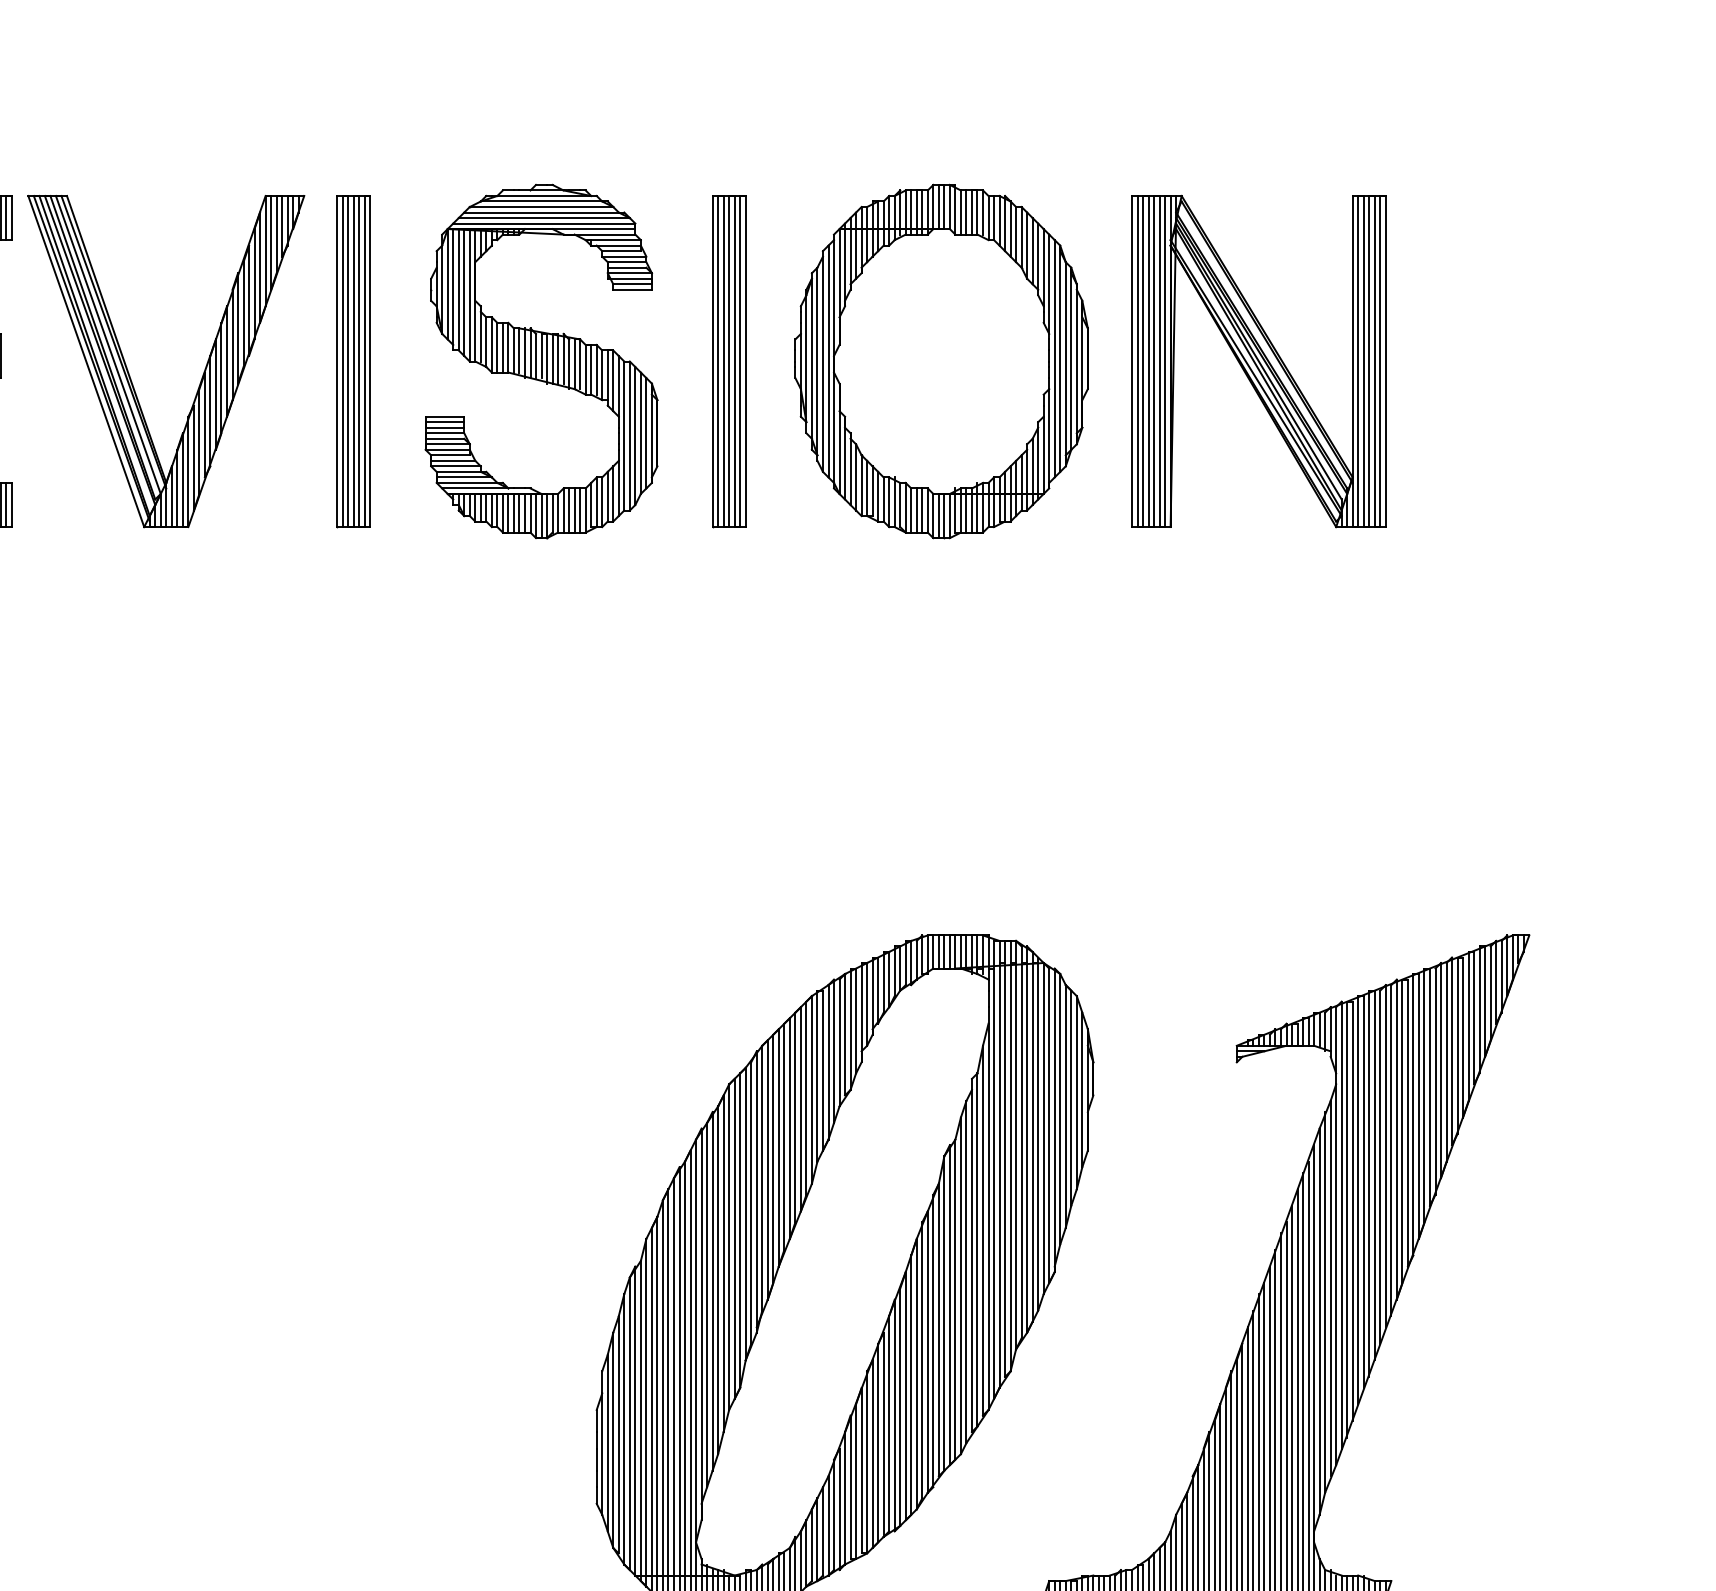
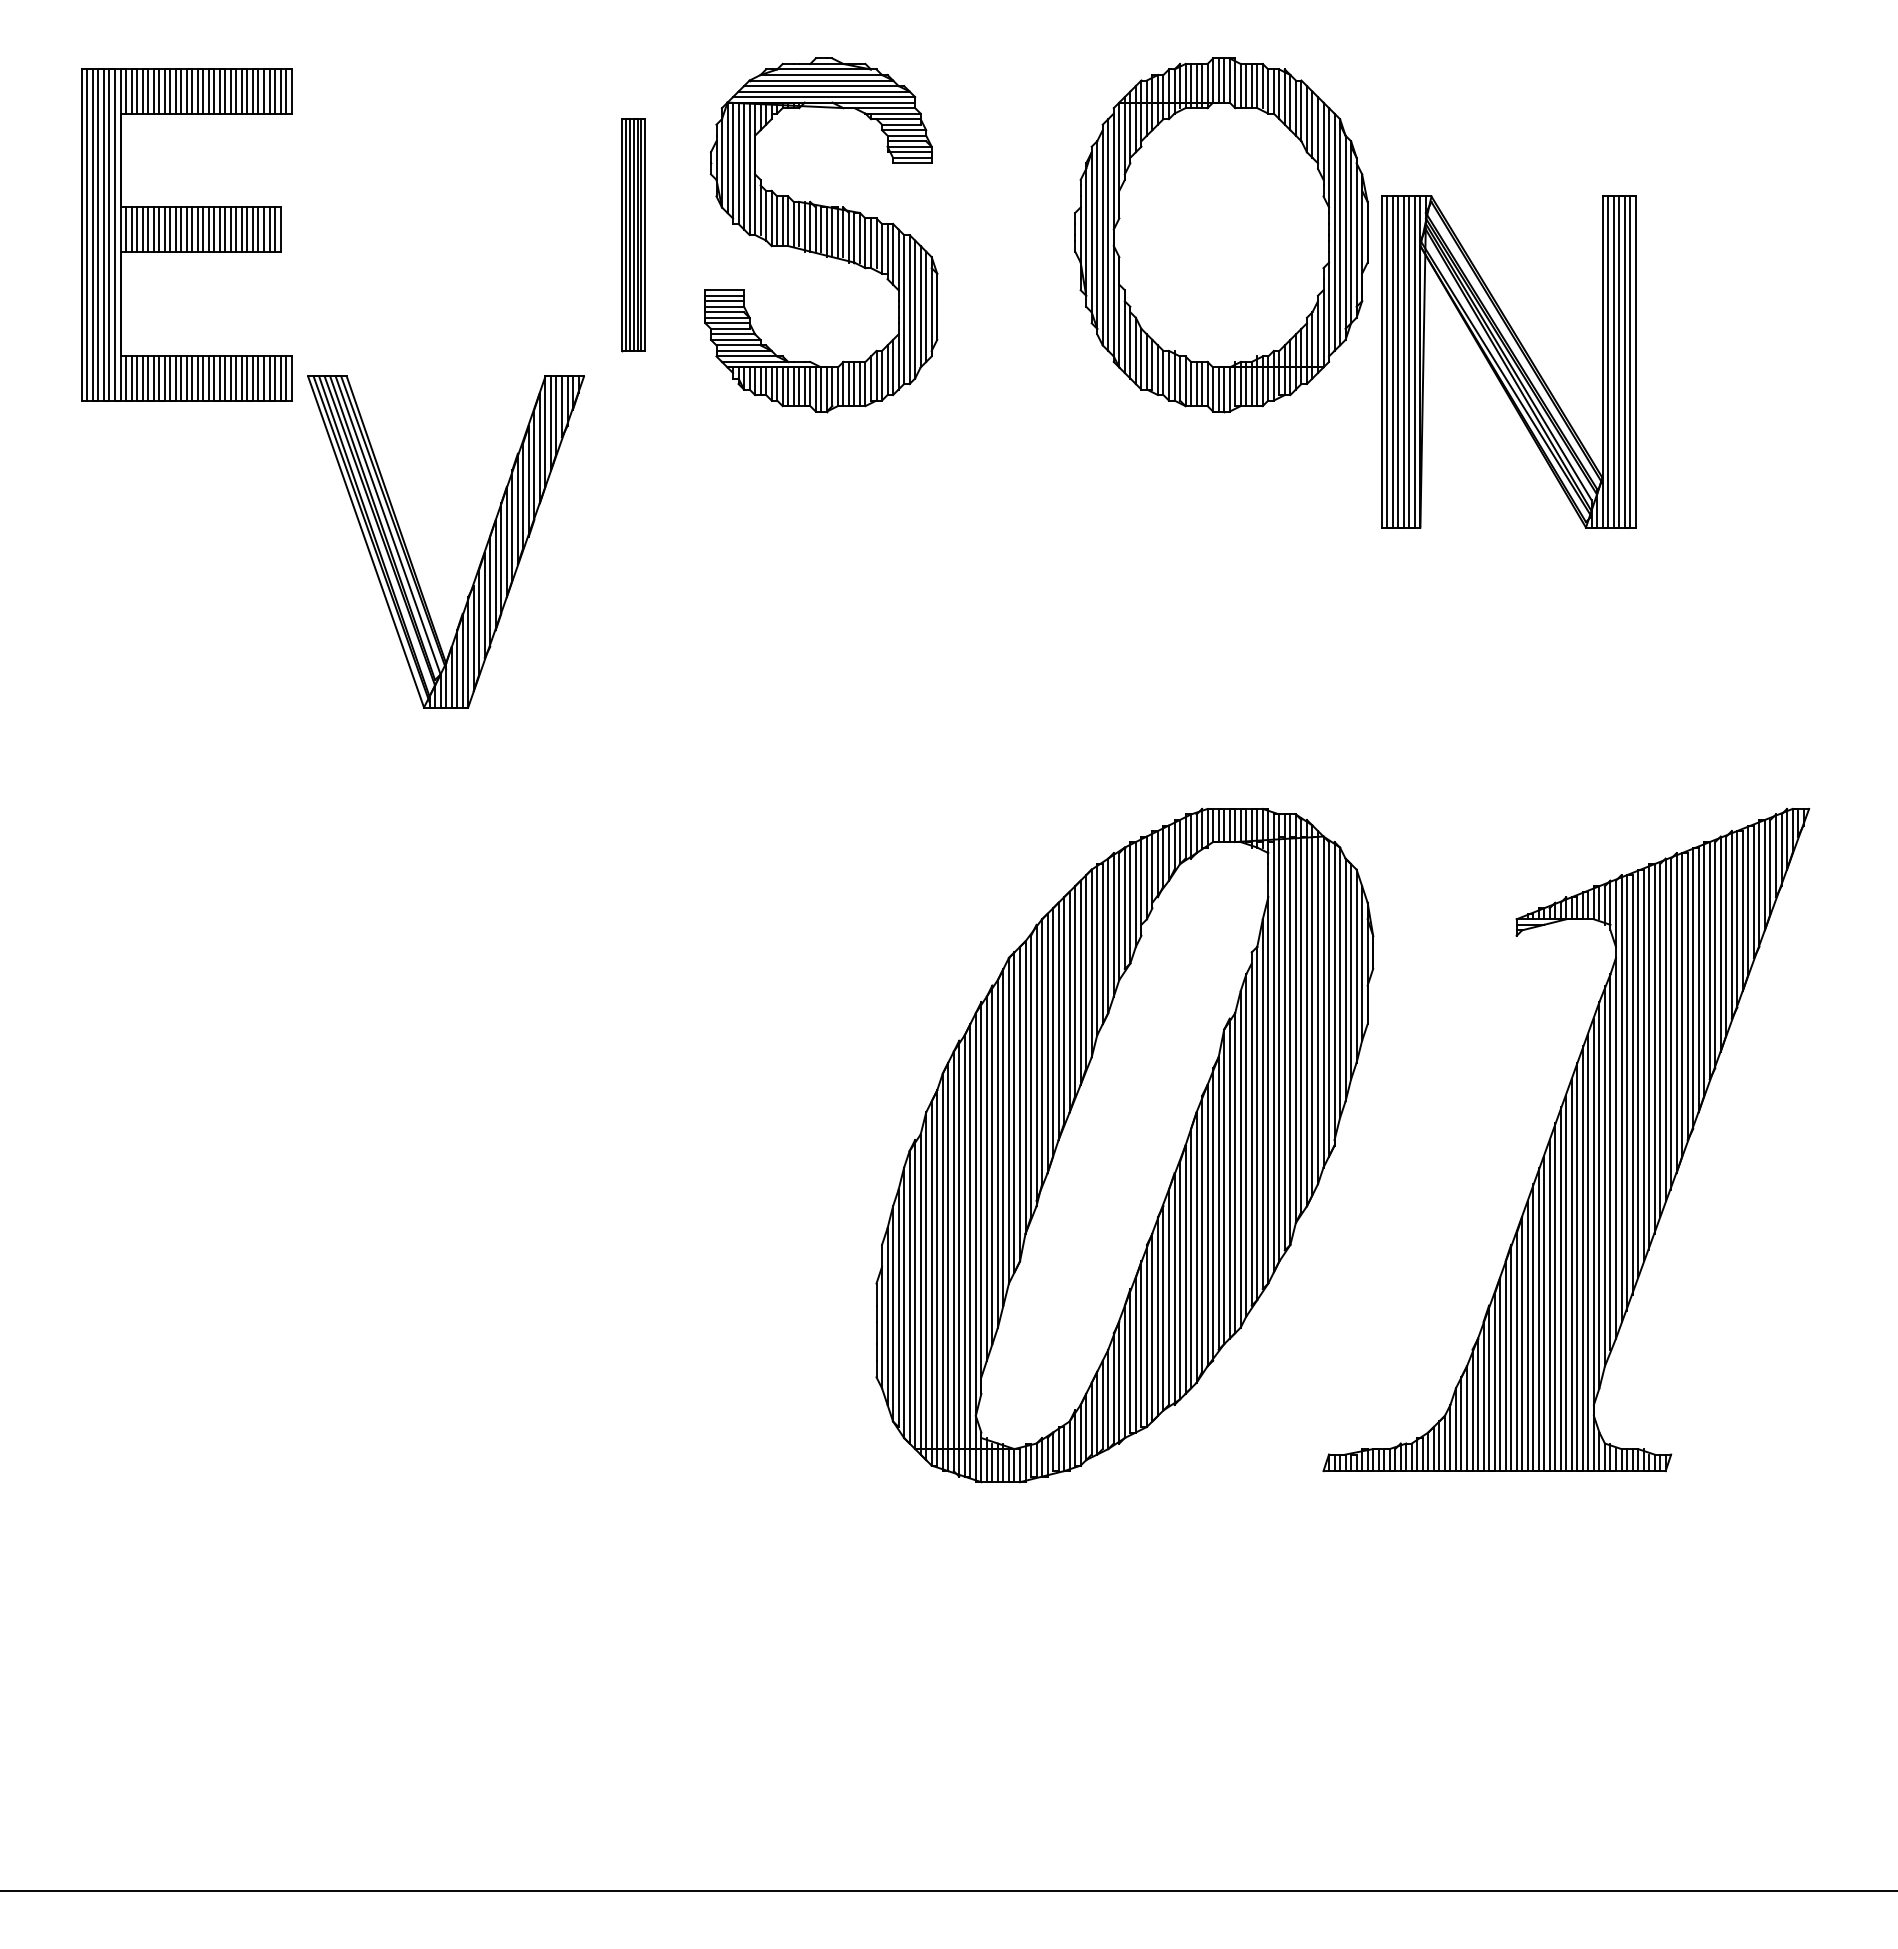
part: (1258, 360) -> (1508, 361), moved
part: (353, 361) -> (633, 235), size x0.7
part: (728, 361) -> (1008, 235), removed
part: (129, 373) -> (409, 554), moved

